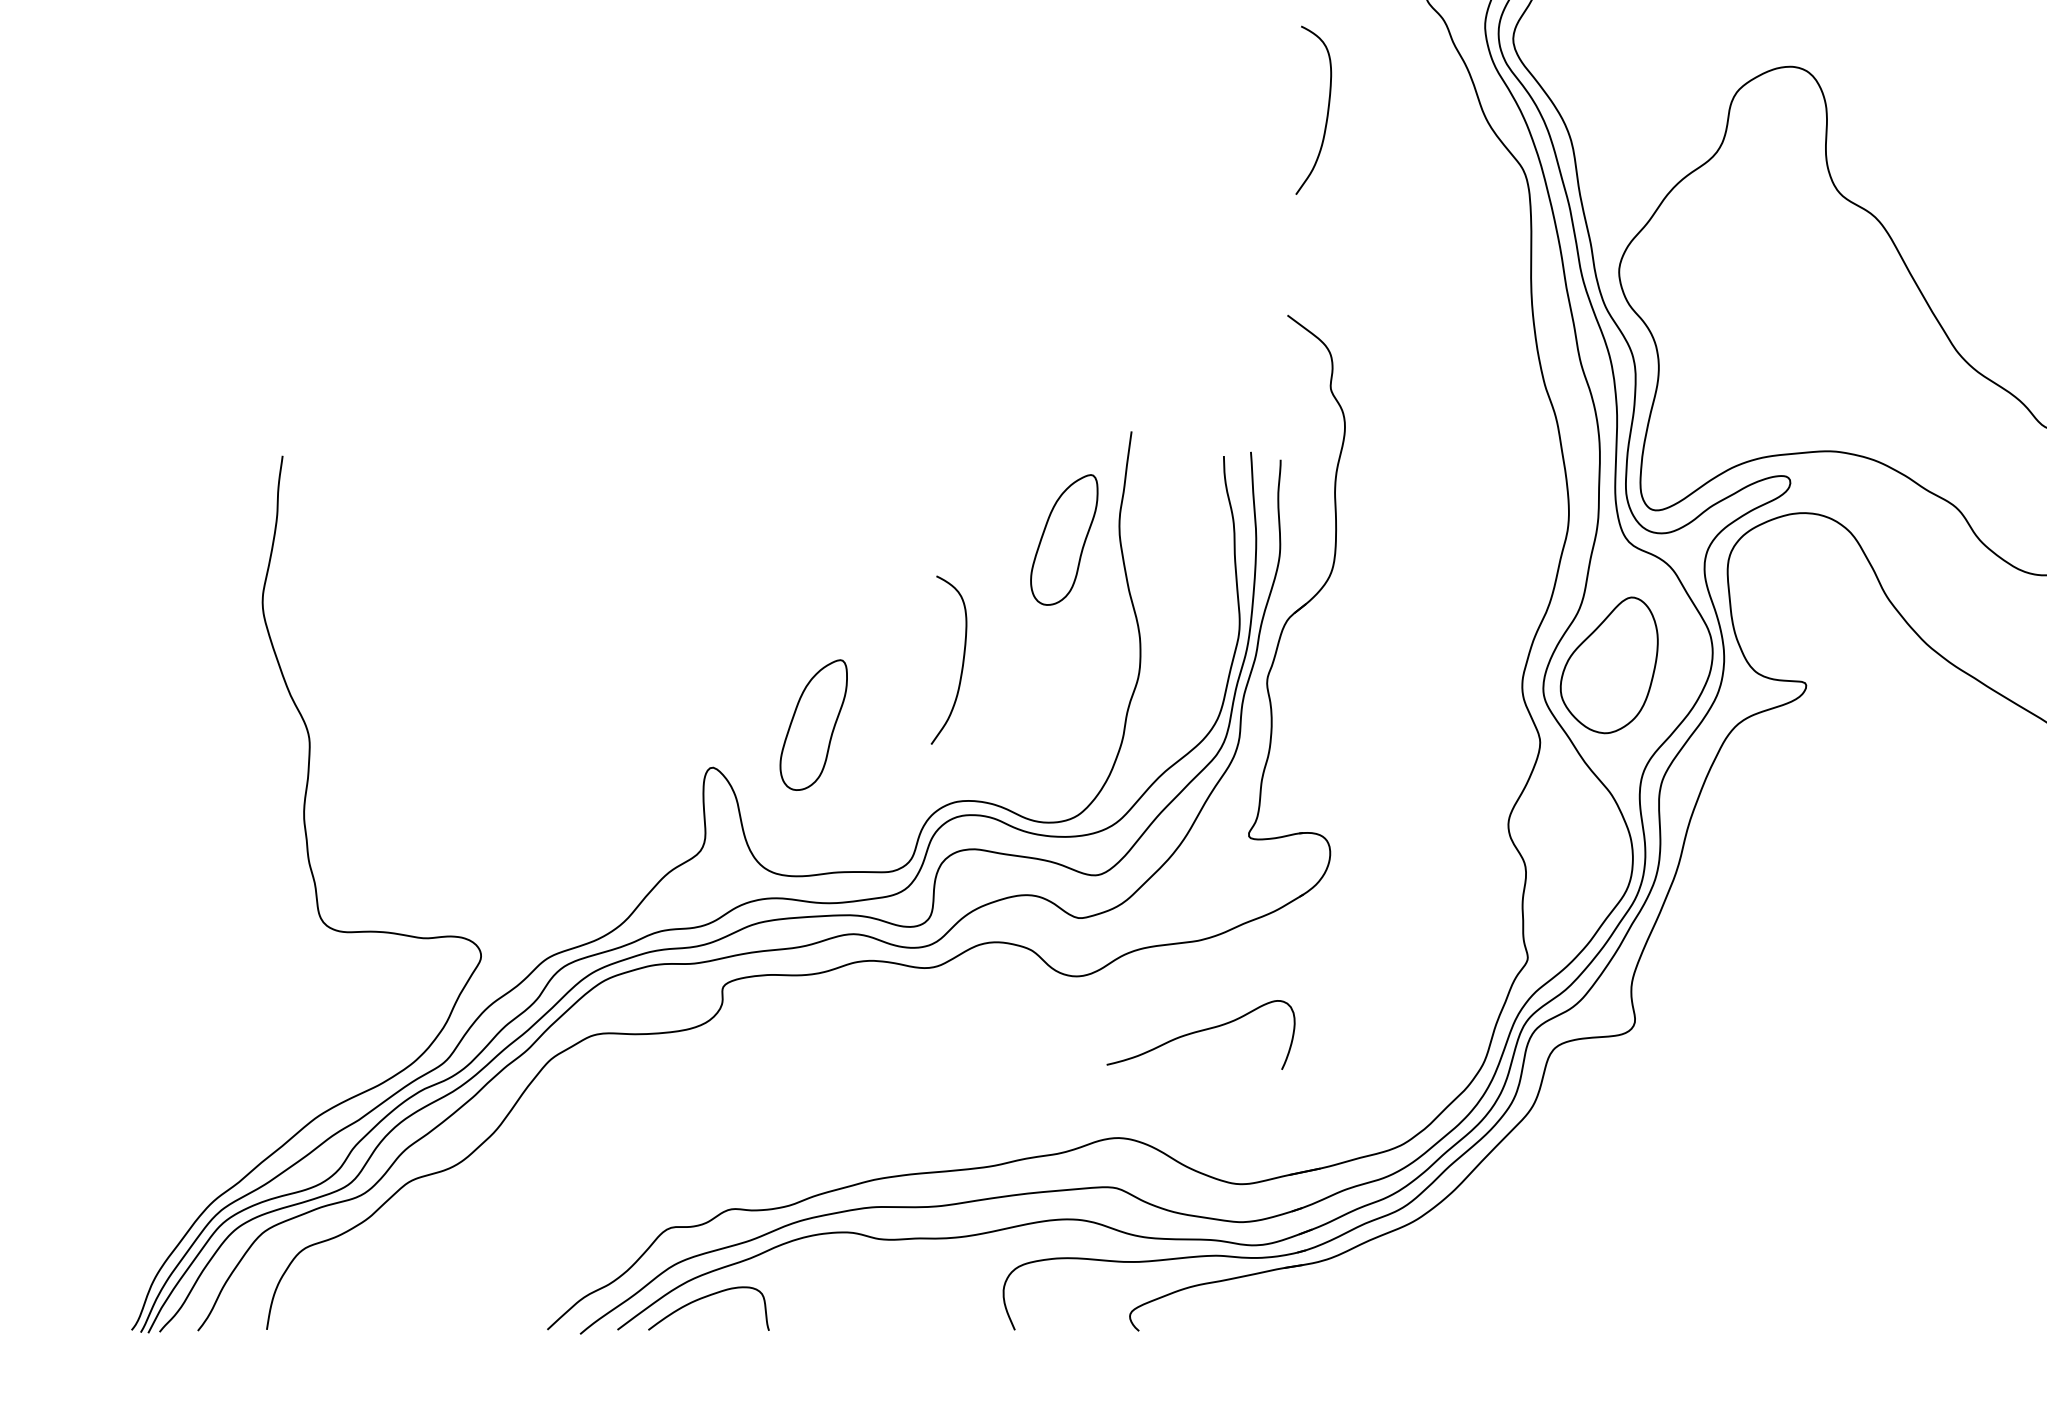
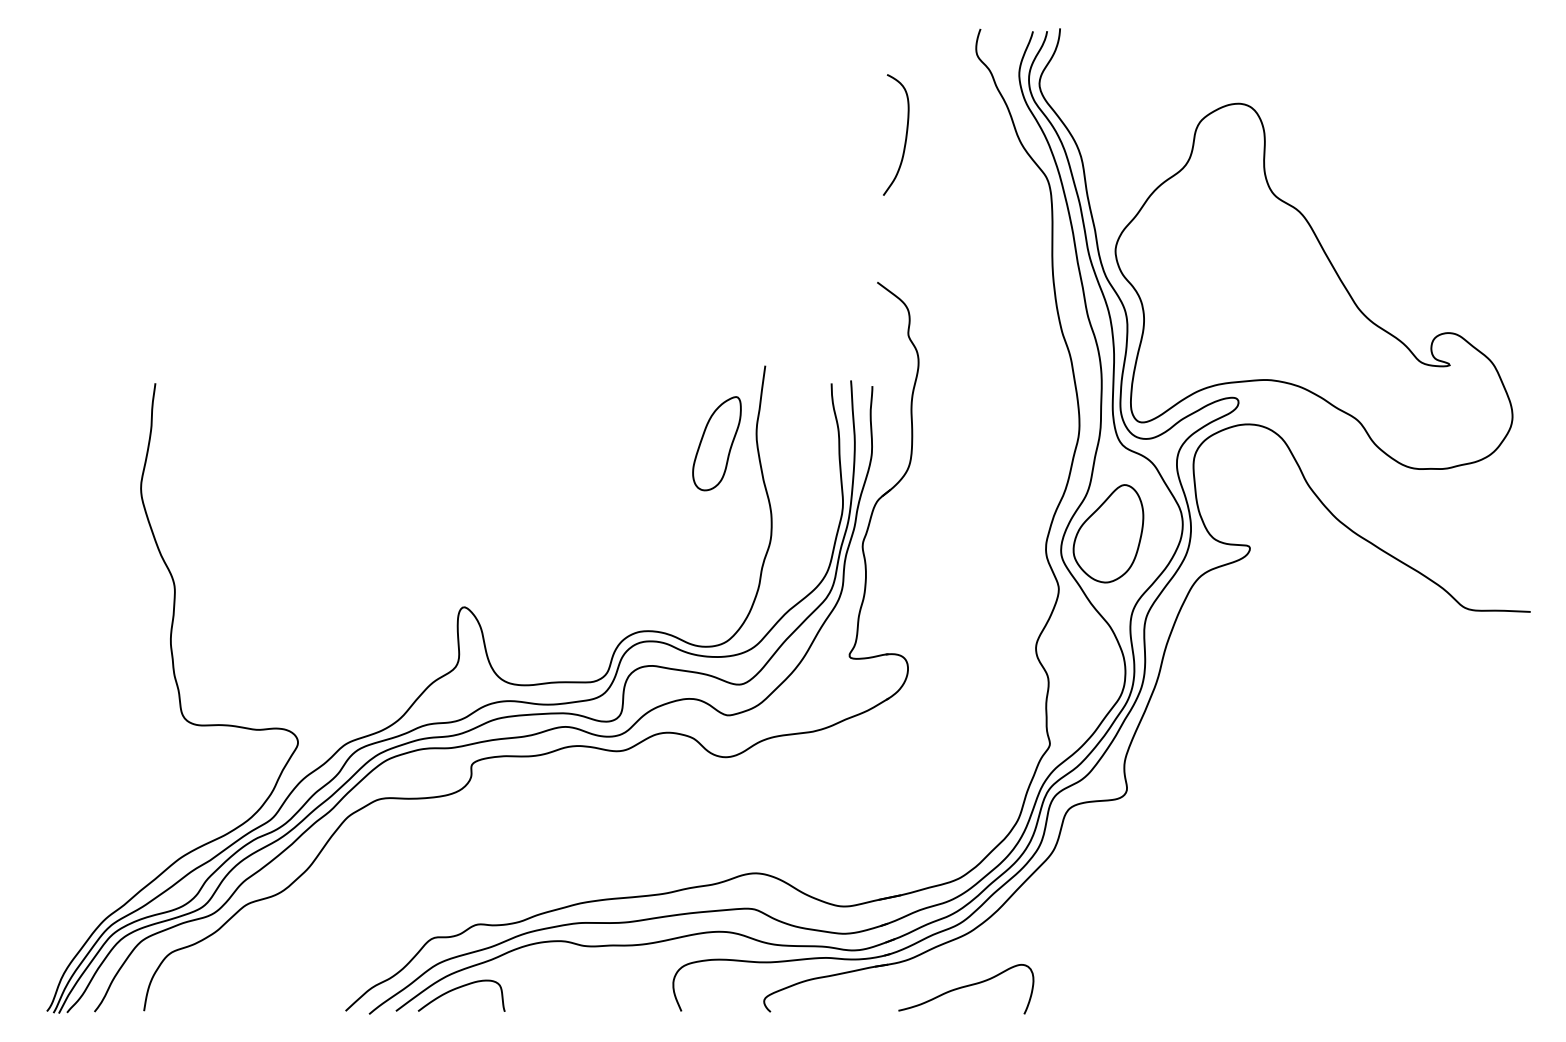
curve: (962, 659) -> (643, 529), removed
part: (813, 724) -> (536, 576), removed
curve: (1201, 1032) -> (966, 987), moved

